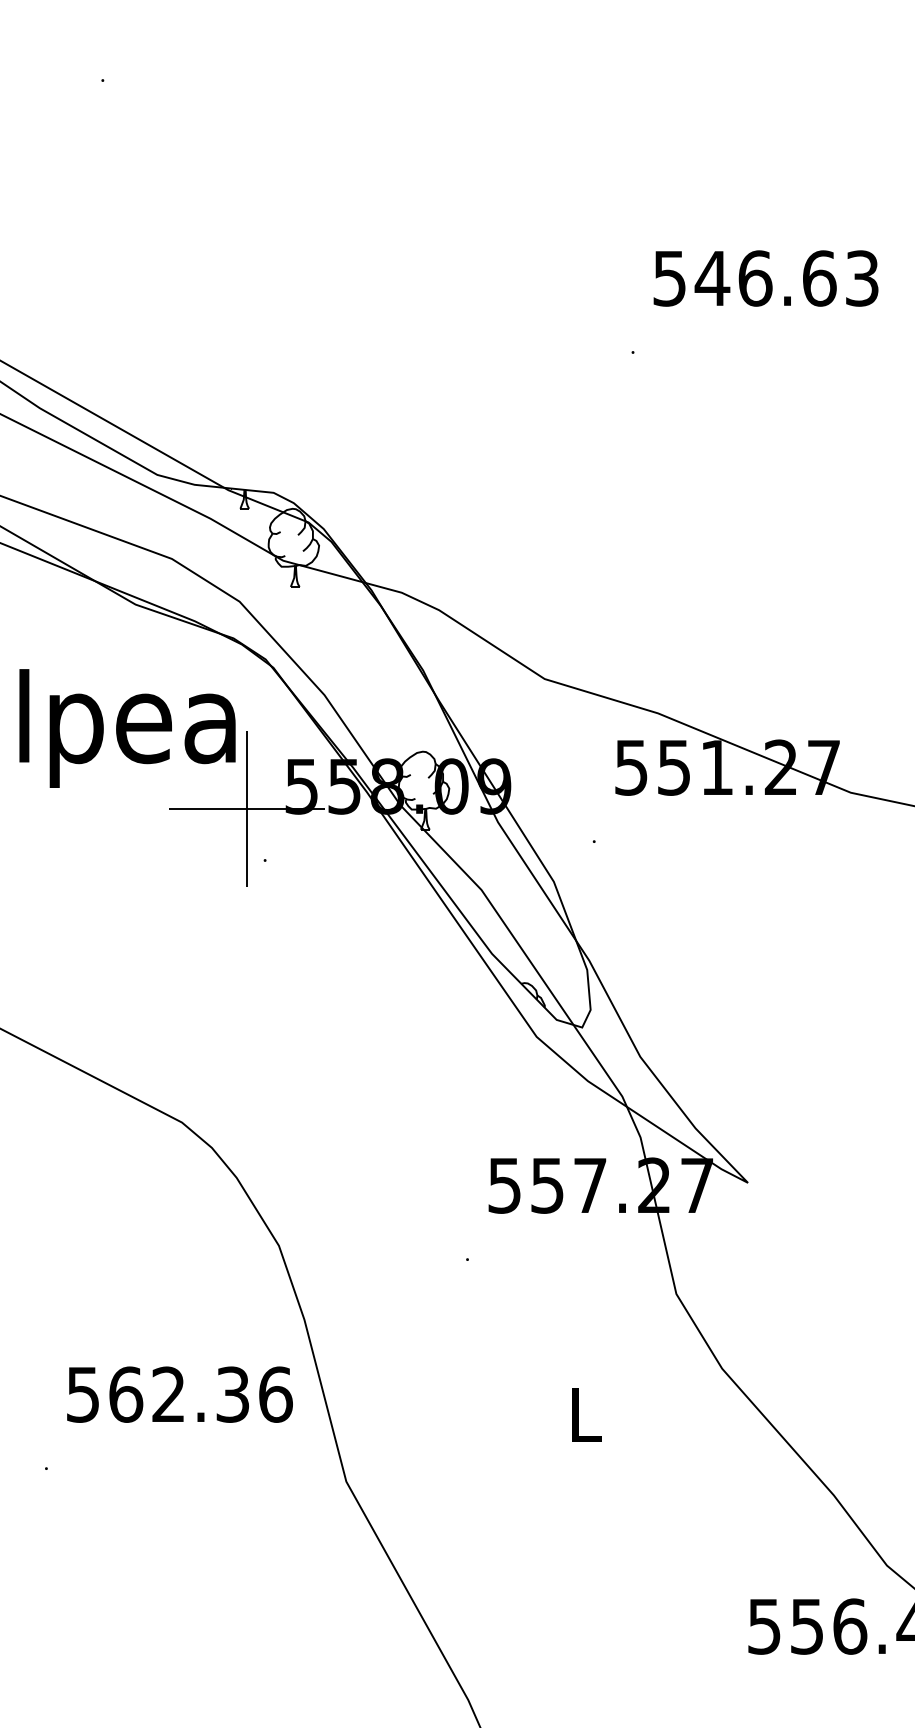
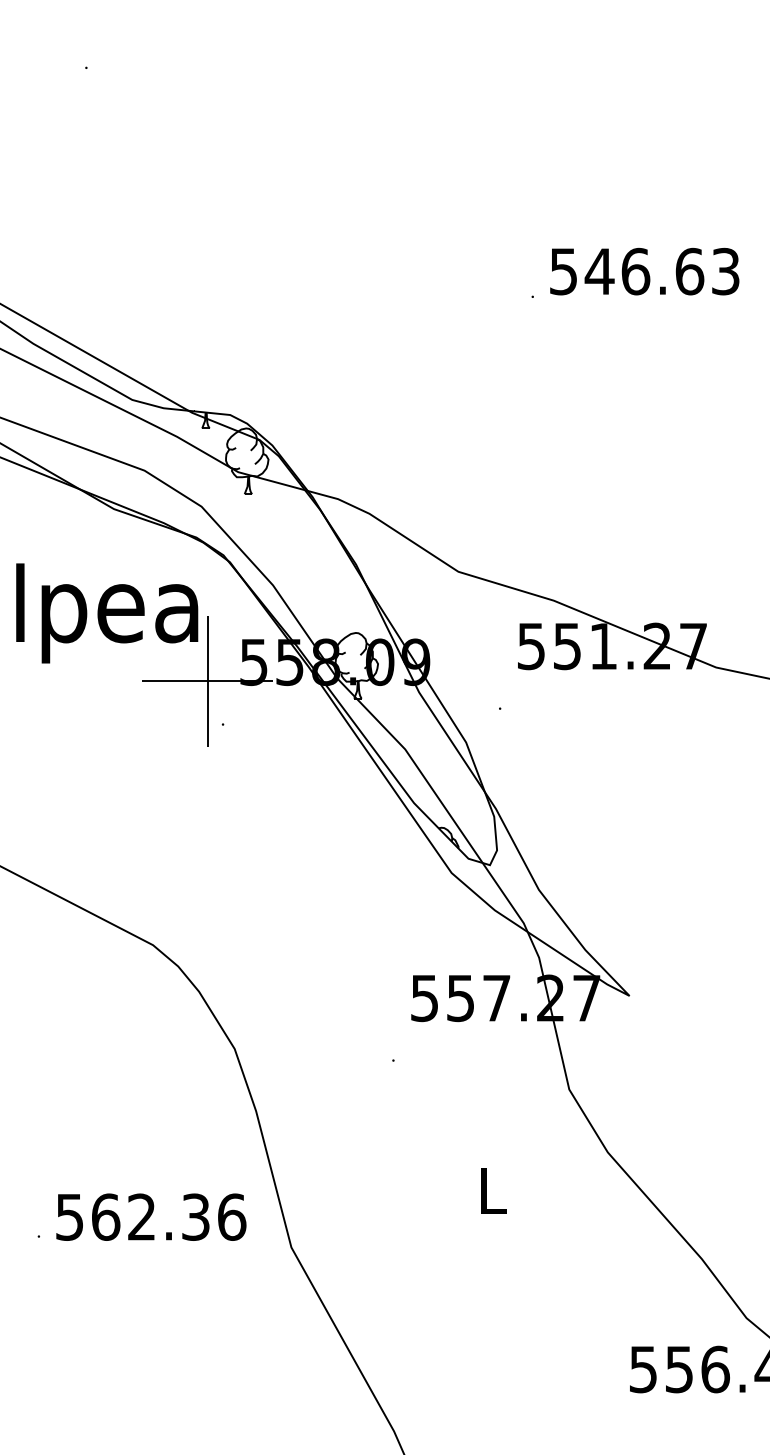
text: (765, 278) -> (644, 271), moved
text: (179, 1394) -> (150, 1217), moved

